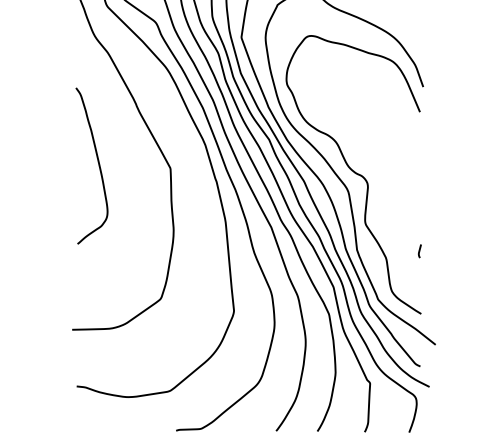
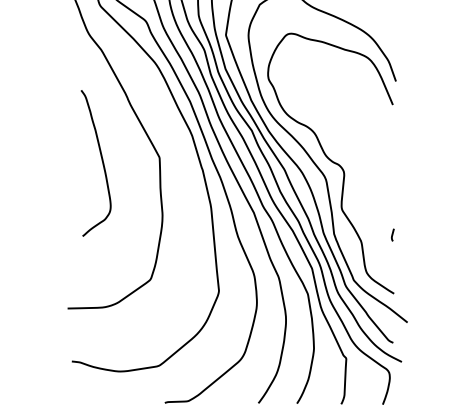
curve: (97, 162) -> (101, 160), moved

